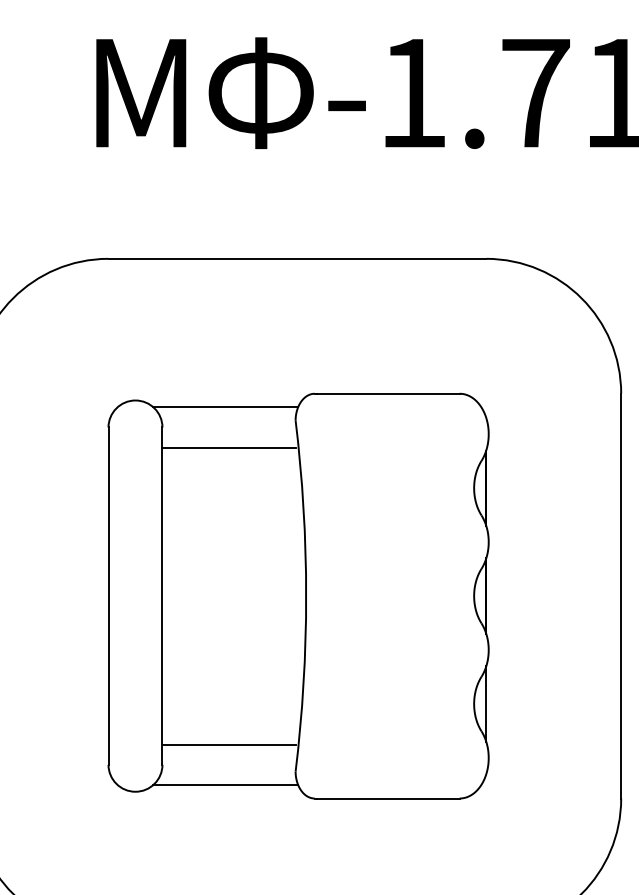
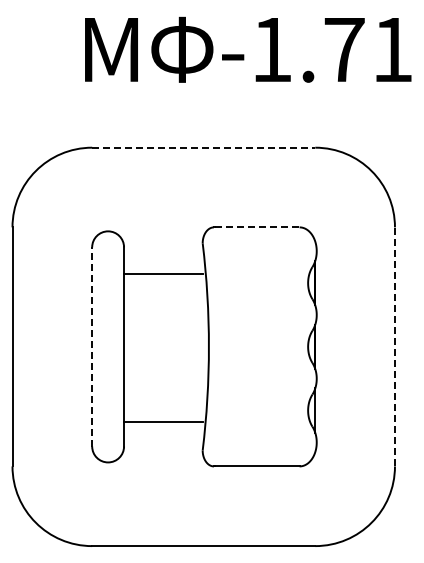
line: (296, 258) -> (203, 147), solid -> dashed
line: (388, 393) -> (257, 227), solid -> dashed
line: (225, 407) -> (161, 235), removed
line: (229, 448) -> (163, 274), moved
line: (109, 595) -> (92, 346), solid -> dashed
line: (620, 595) -> (394, 346), solid -> dashed
line: (229, 744) -> (163, 421), moved
line: (225, 785) -> (161, 458), removed

